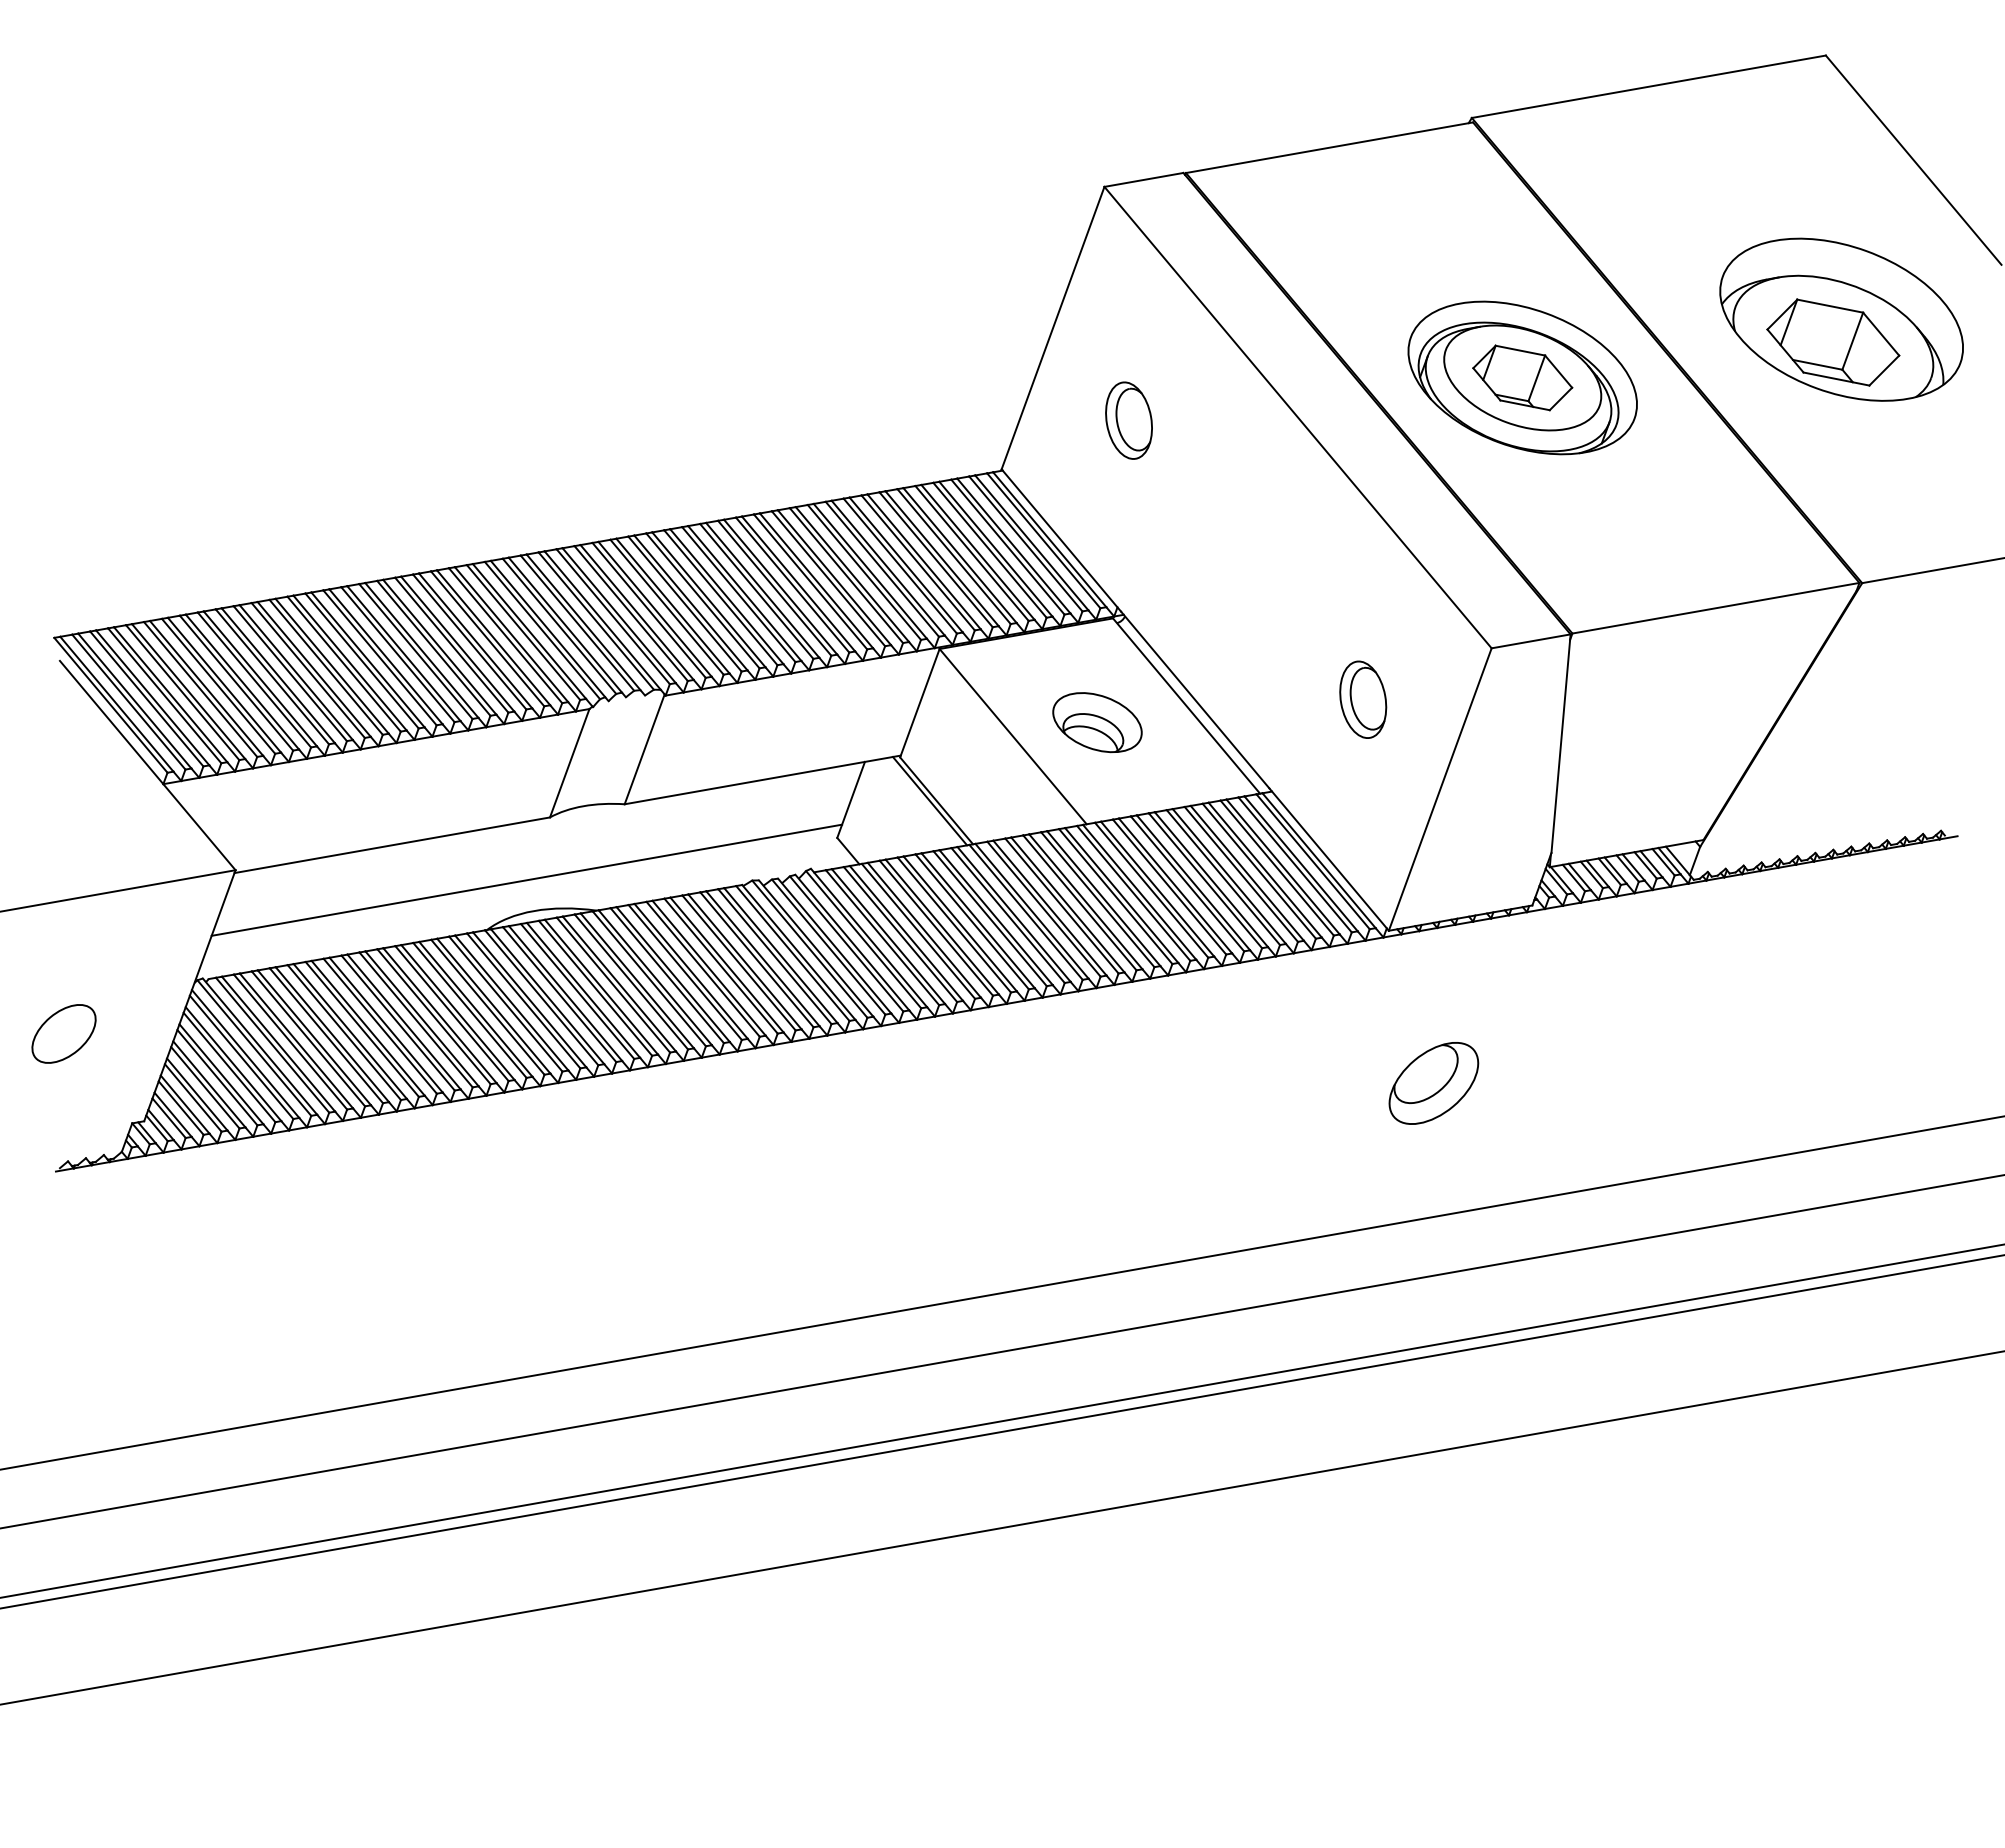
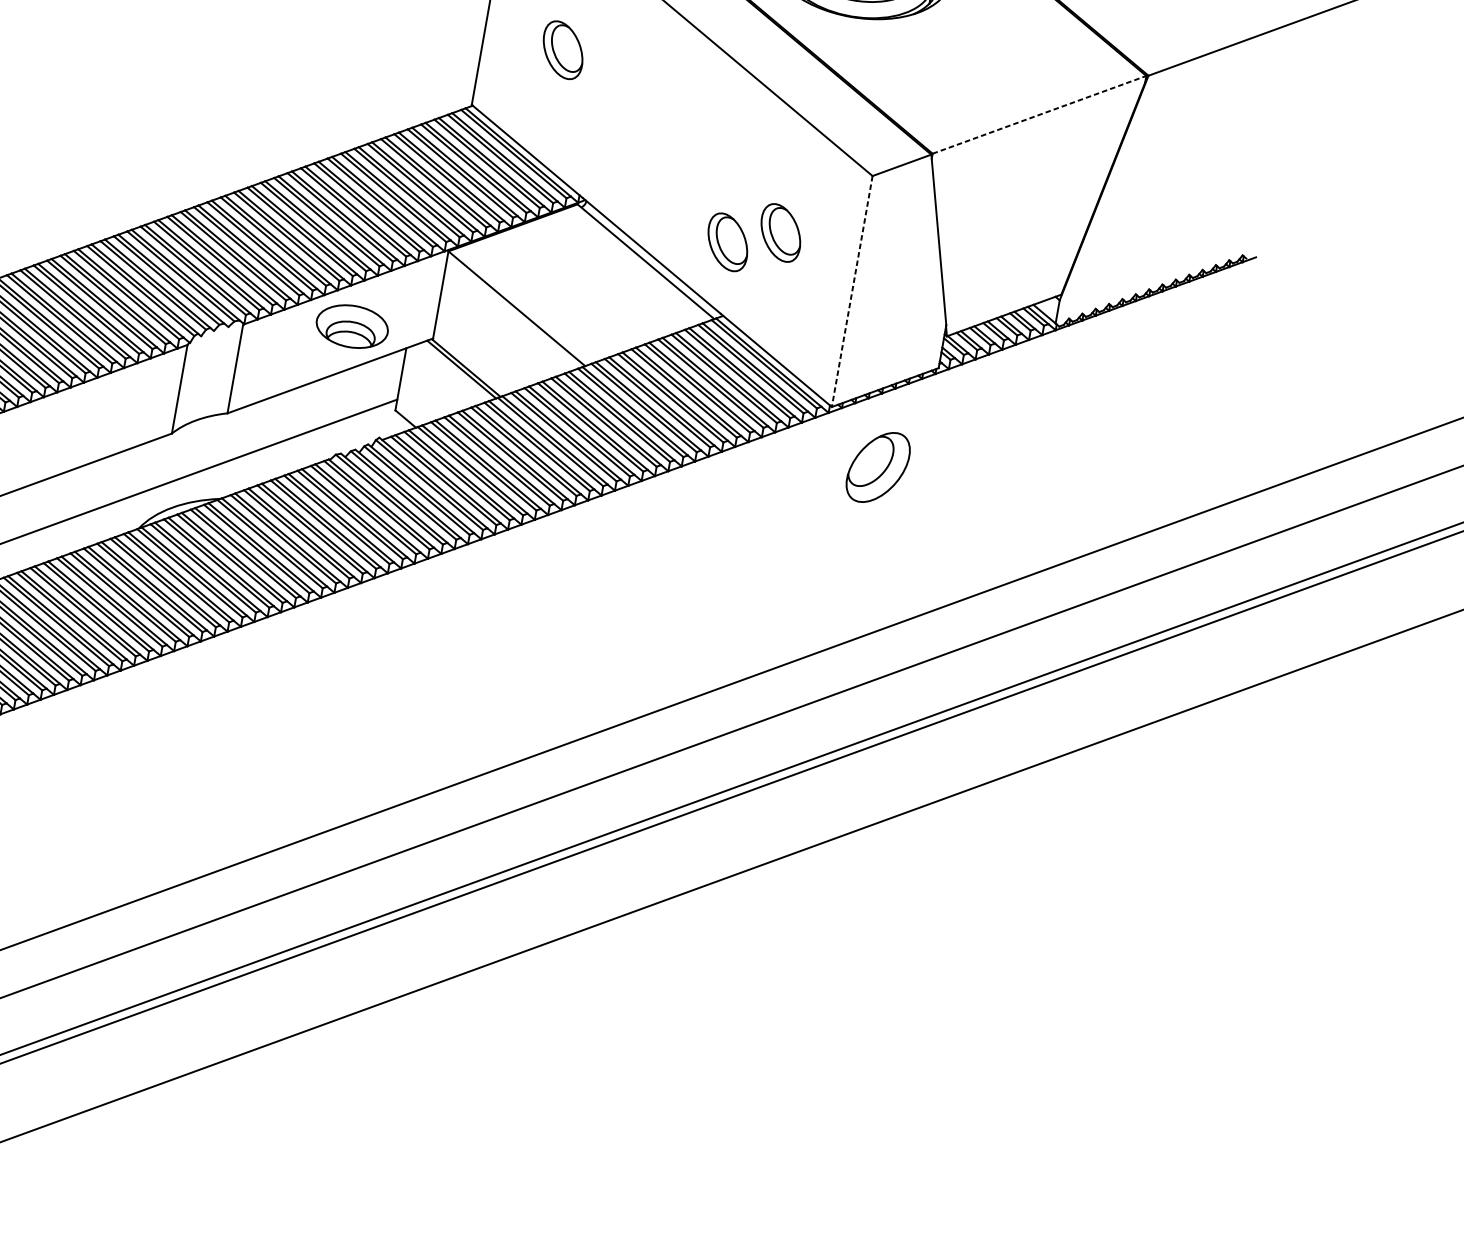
line: (1715, 608) -> (1039, 115), solid -> dashed
part: (1294, 699) -> (728, 242), added
part: (1097, 722) -> (352, 326), moved
line: (1440, 790) -> (852, 292), solid -> dashed
part: (1433, 1083) -> (877, 467), moved

